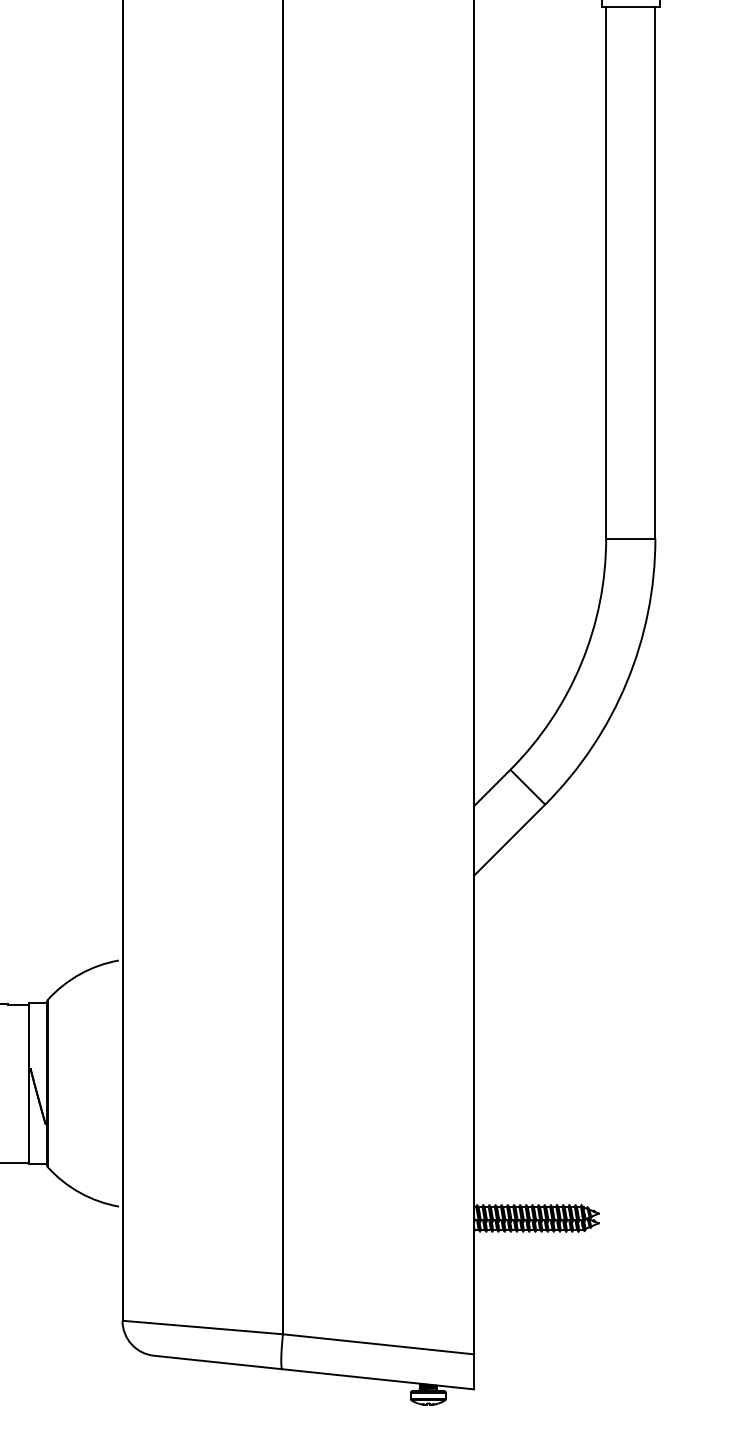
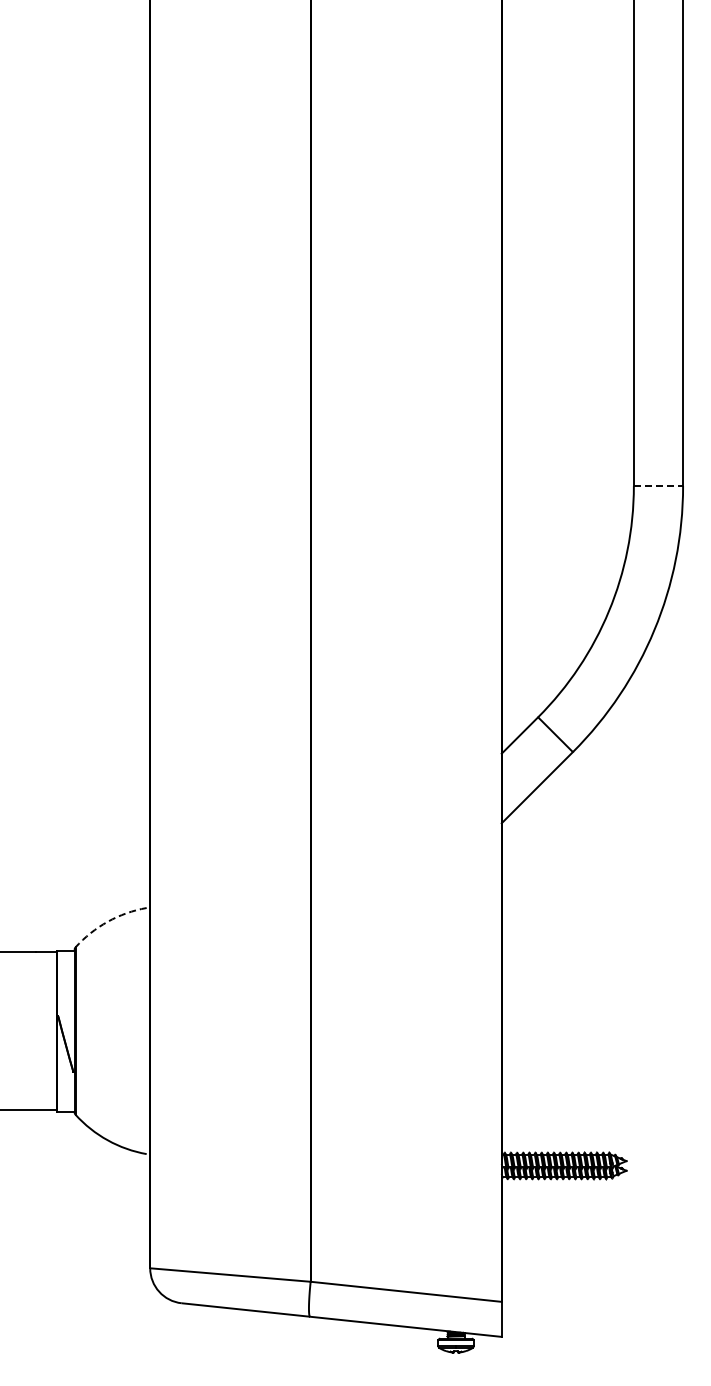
line: (630, 538) -> (658, 486), solid -> dashed
arc: (80, 974) -> (108, 922), solid -> dashed

